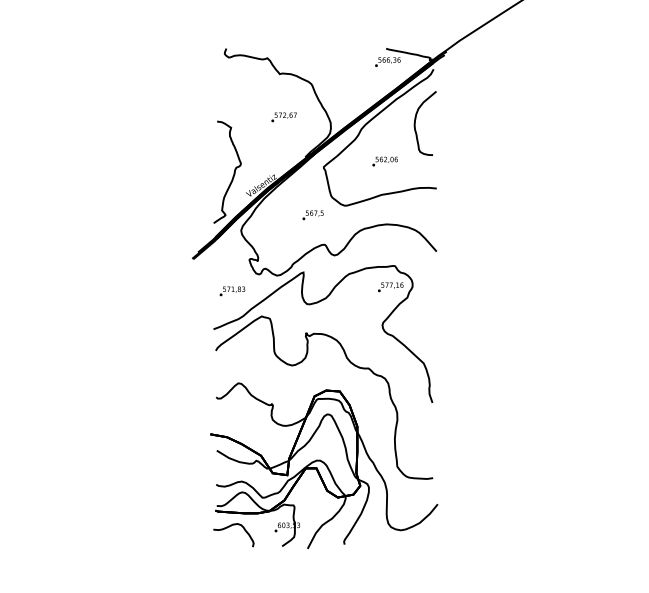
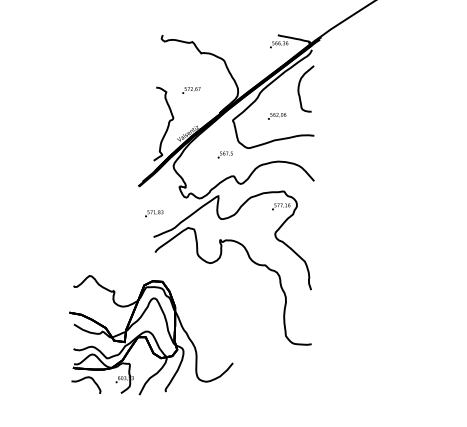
text: (284, 117) -> (191, 90), moved
text: (232, 290) -> (154, 213), moved
part: (324, 466) -> (151, 335), moved

